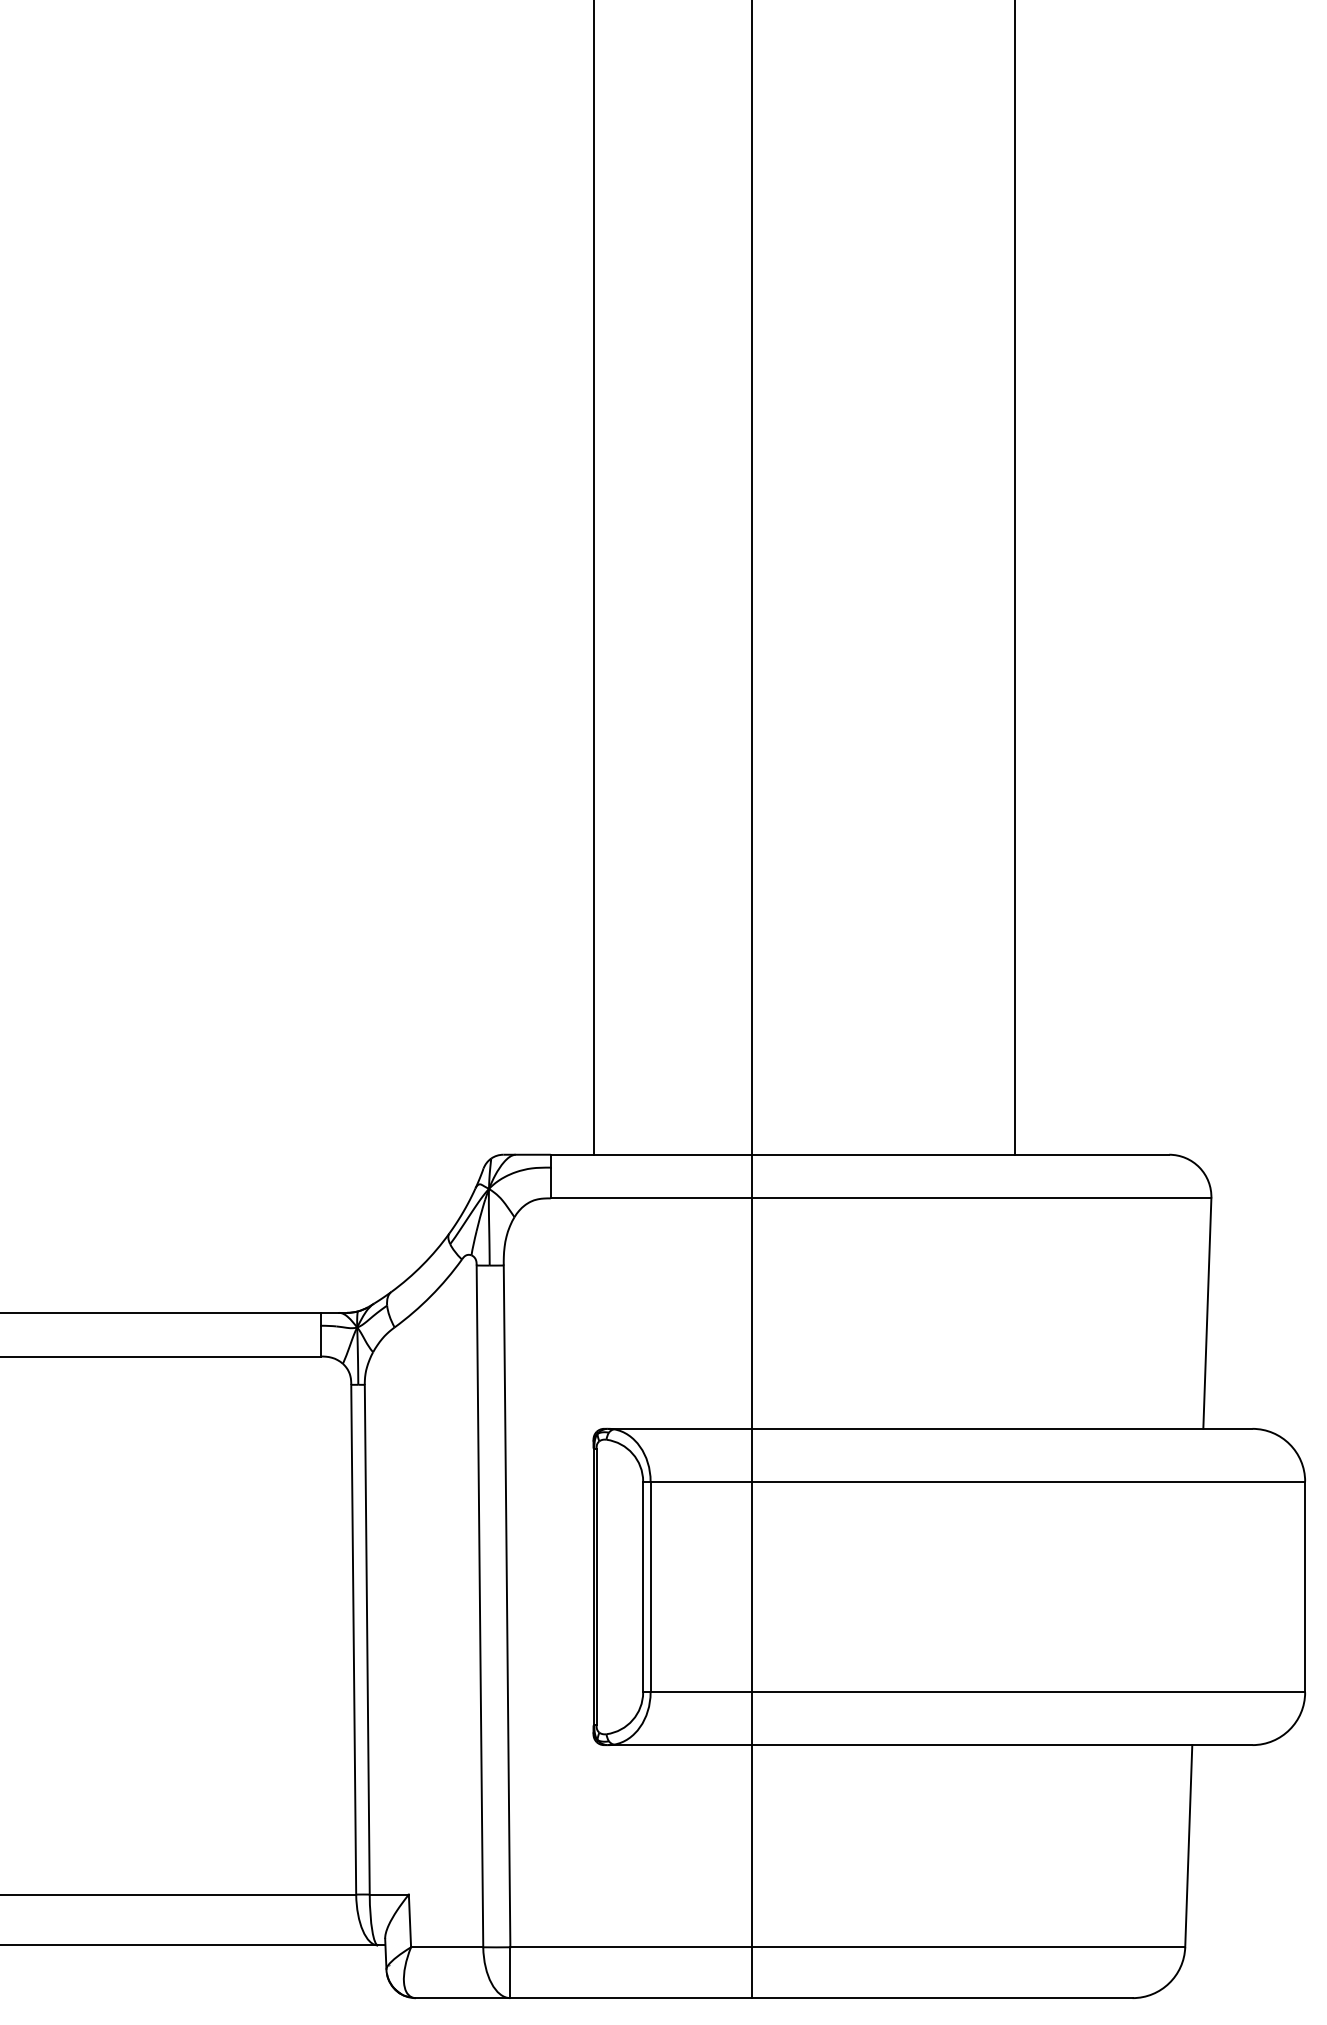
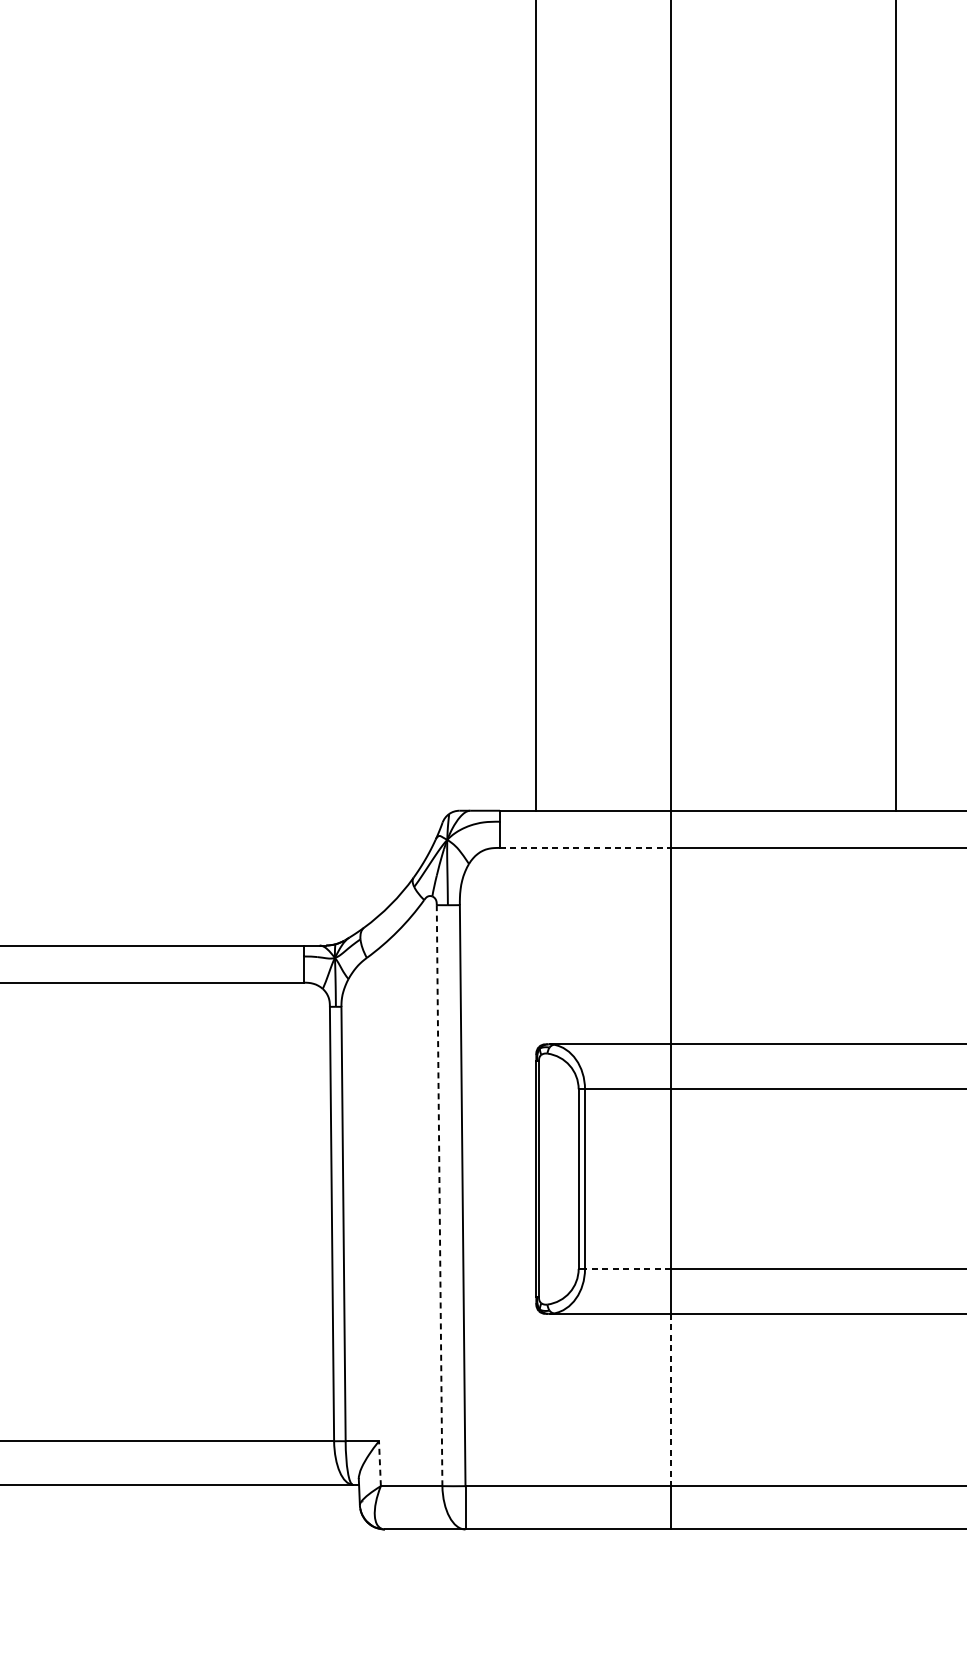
line: (651, 1198) -> (585, 848), solid -> dashed
line: (479, 1606) -> (439, 1195), solid -> dashed
line: (701, 1692) -> (628, 1269), solid -> dashed
line: (751, 1846) -> (670, 1400), solid -> dashed
line: (409, 1920) -> (379, 1463), solid -> dashed

